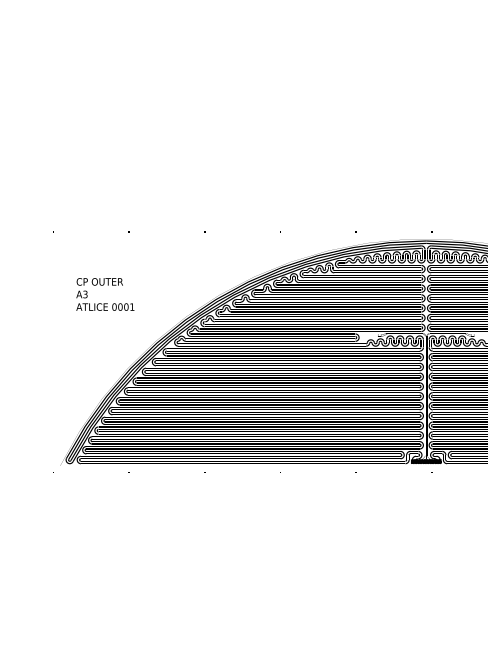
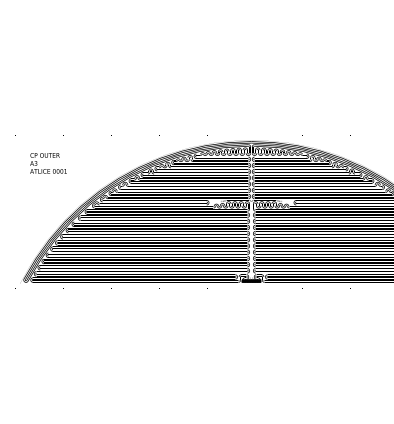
text: (105, 294) -> (48, 163), moved

